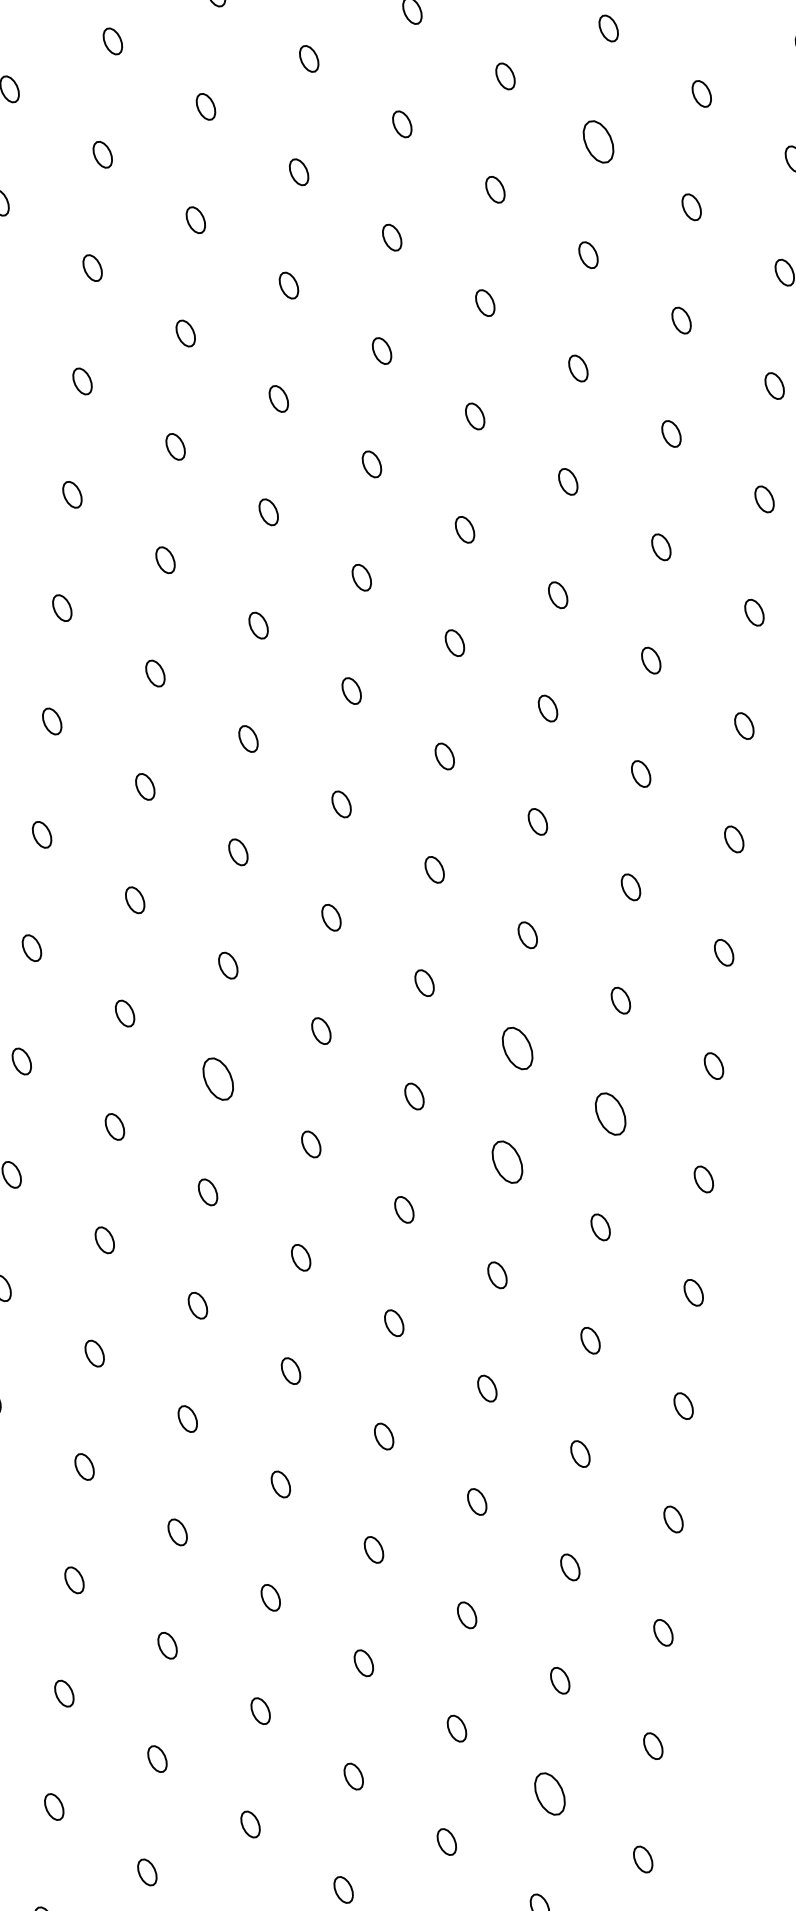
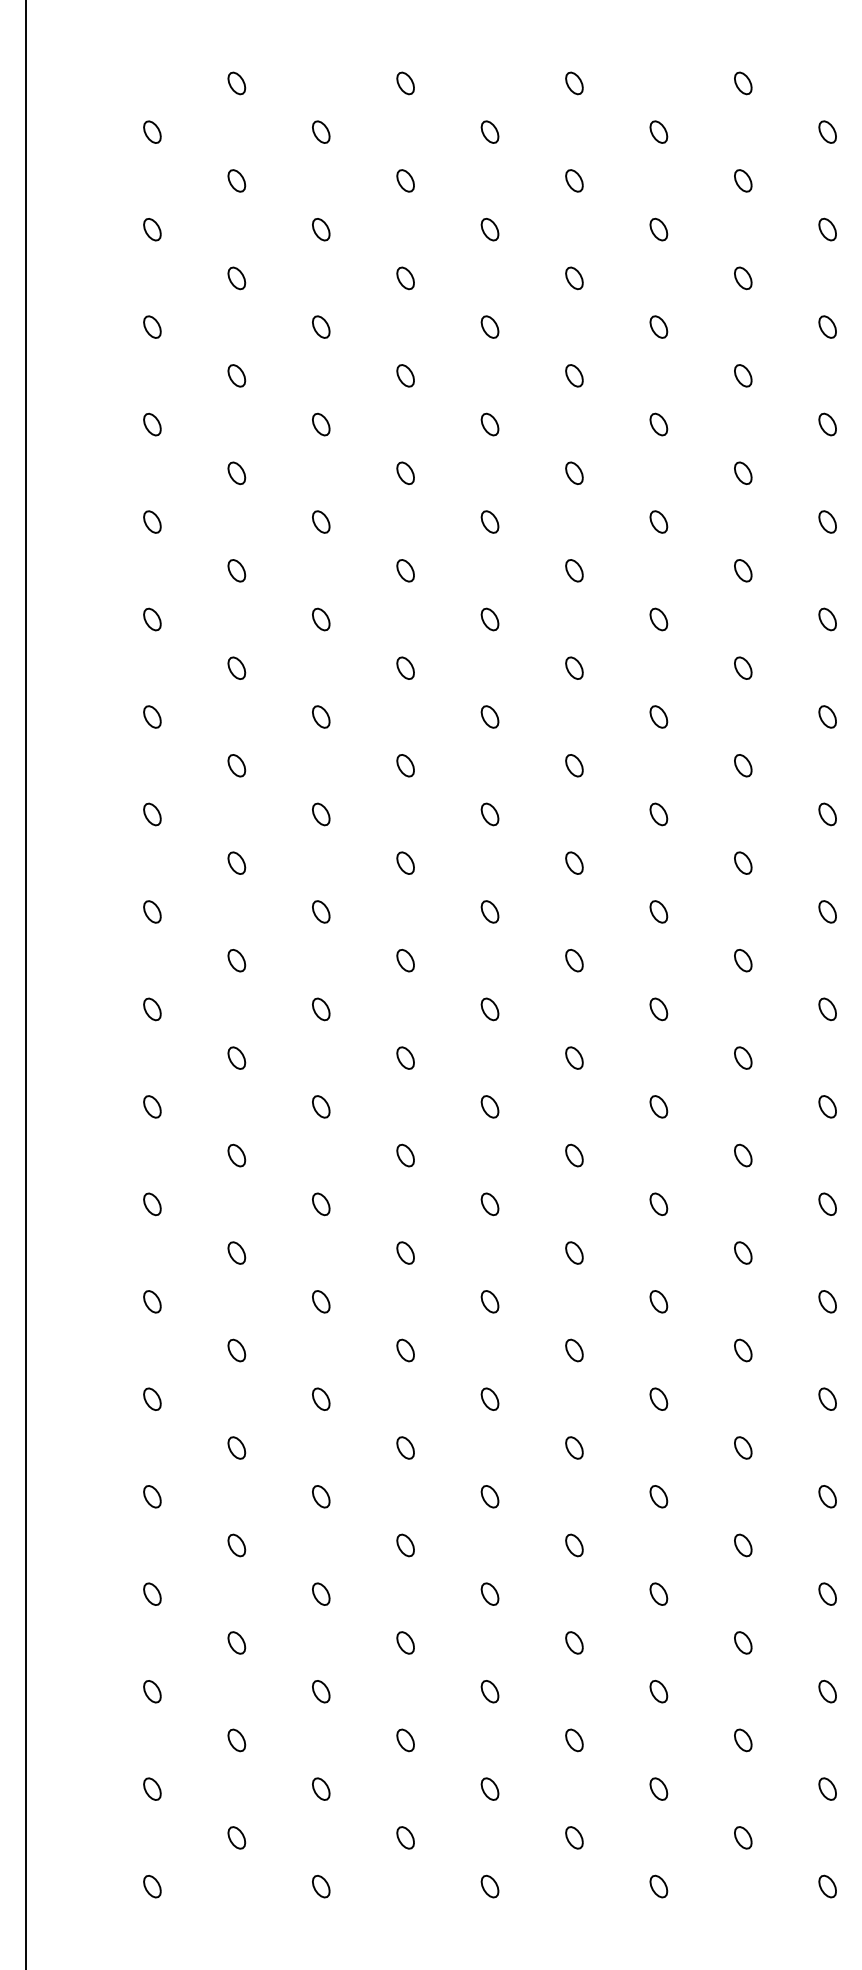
part: (598, 141) -> (658, 326), size x0.62
part: (517, 1048) -> (658, 1106), size x0.62
part: (217, 1078) -> (405, 1155), size x0.62
part: (611, 1113) -> (743, 1155), size x0.62
part: (507, 1160) -> (658, 1203), size x0.62
part: (550, 1794) -> (743, 1740), size x0.62

